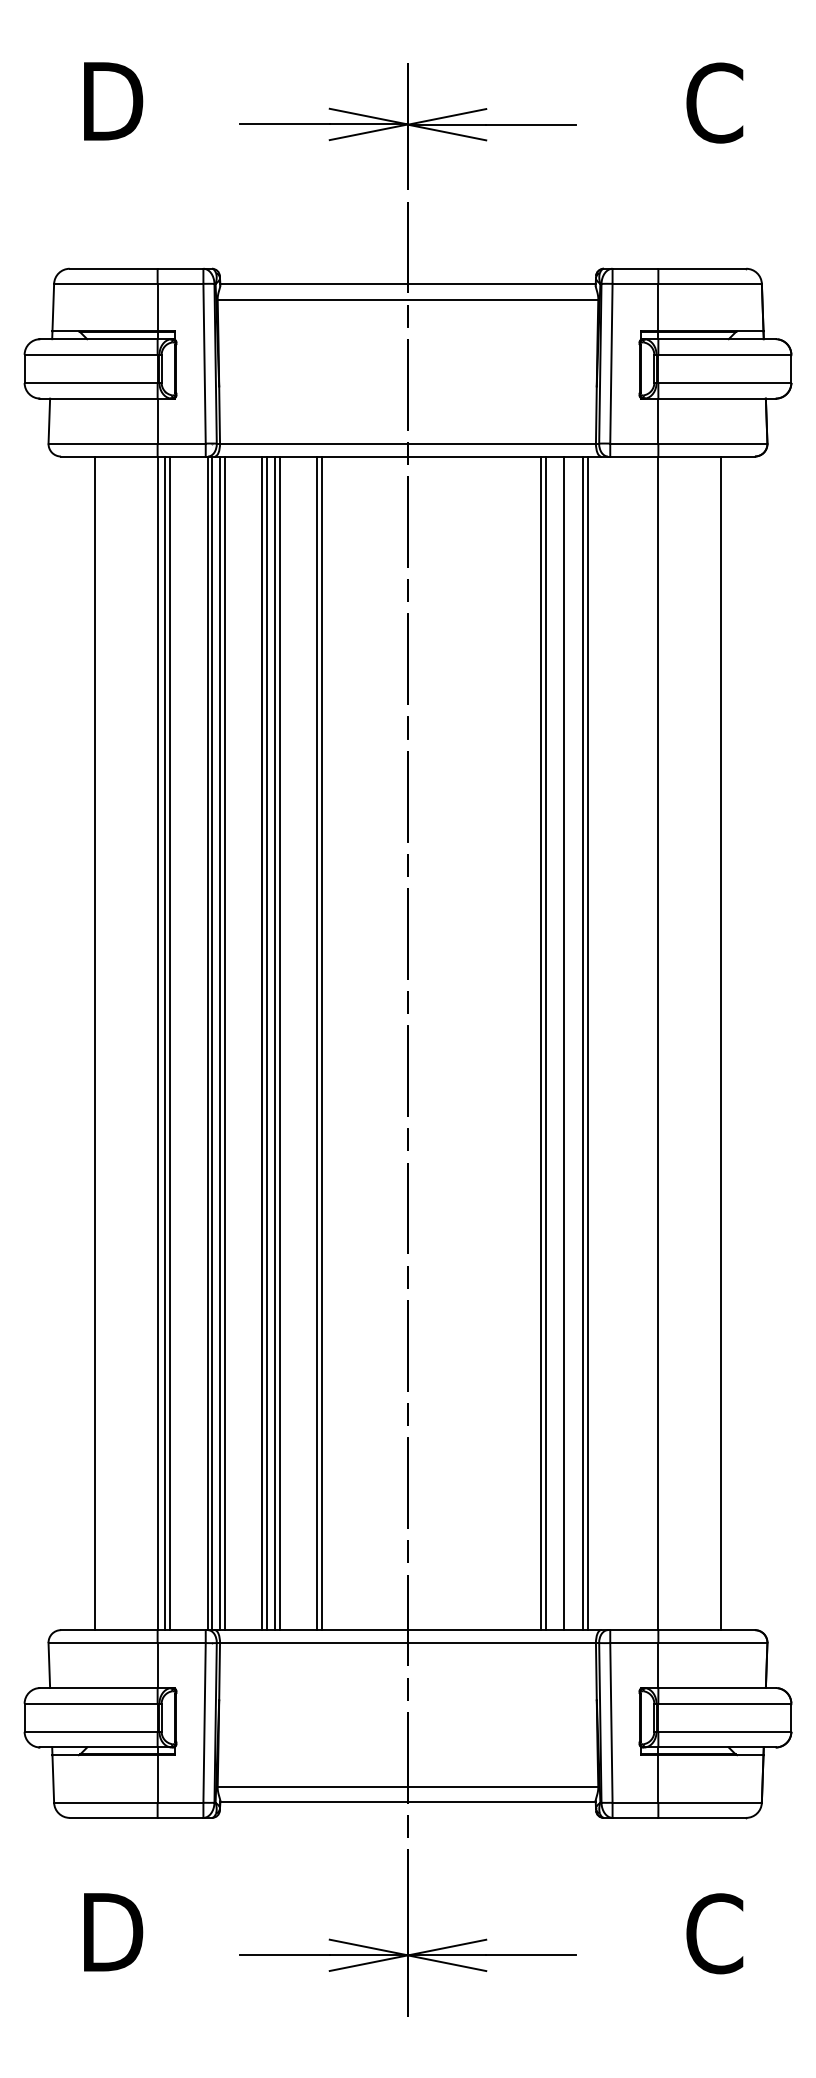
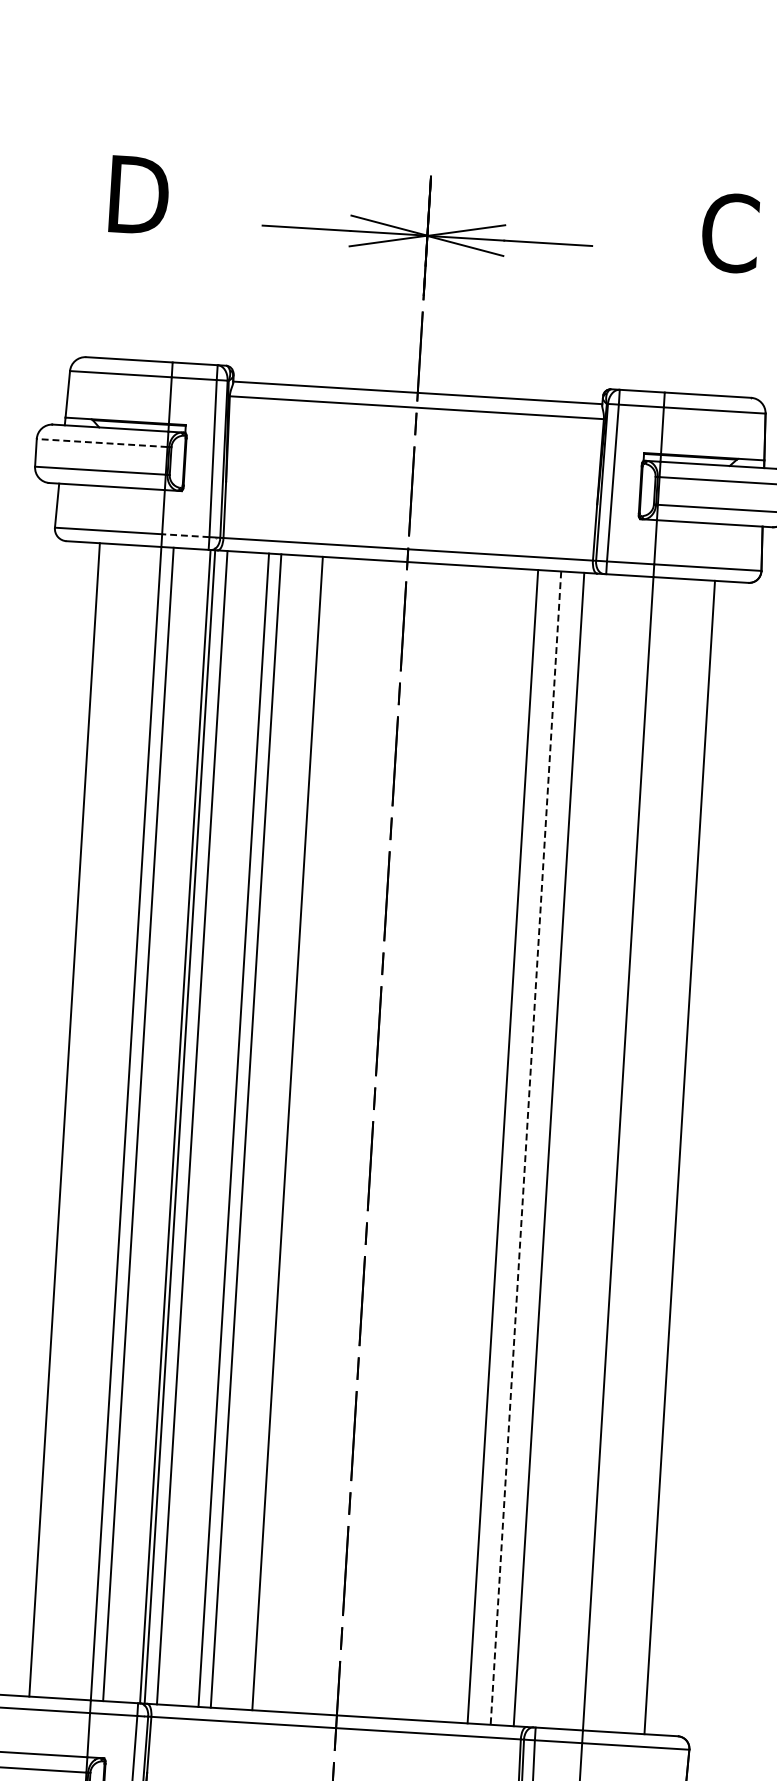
line: (91, 354) -> (102, 442), solid -> dashed
line: (181, 443) -> (185, 535), solid -> dashed
line: (165, 1043) -> (133, 1124), removed
line: (220, 1043) -> (187, 1127), removed
line: (262, 1043) -> (229, 1130), removed
line: (274, 1043) -> (240, 1130), removed
line: (317, 1043) -> (283, 1133), removed
line: (545, 1043) -> (507, 1147), removed
line: (564, 1043) -> (525, 1148), solid -> dashed
line: (583, 1043) -> (544, 1149), removed

